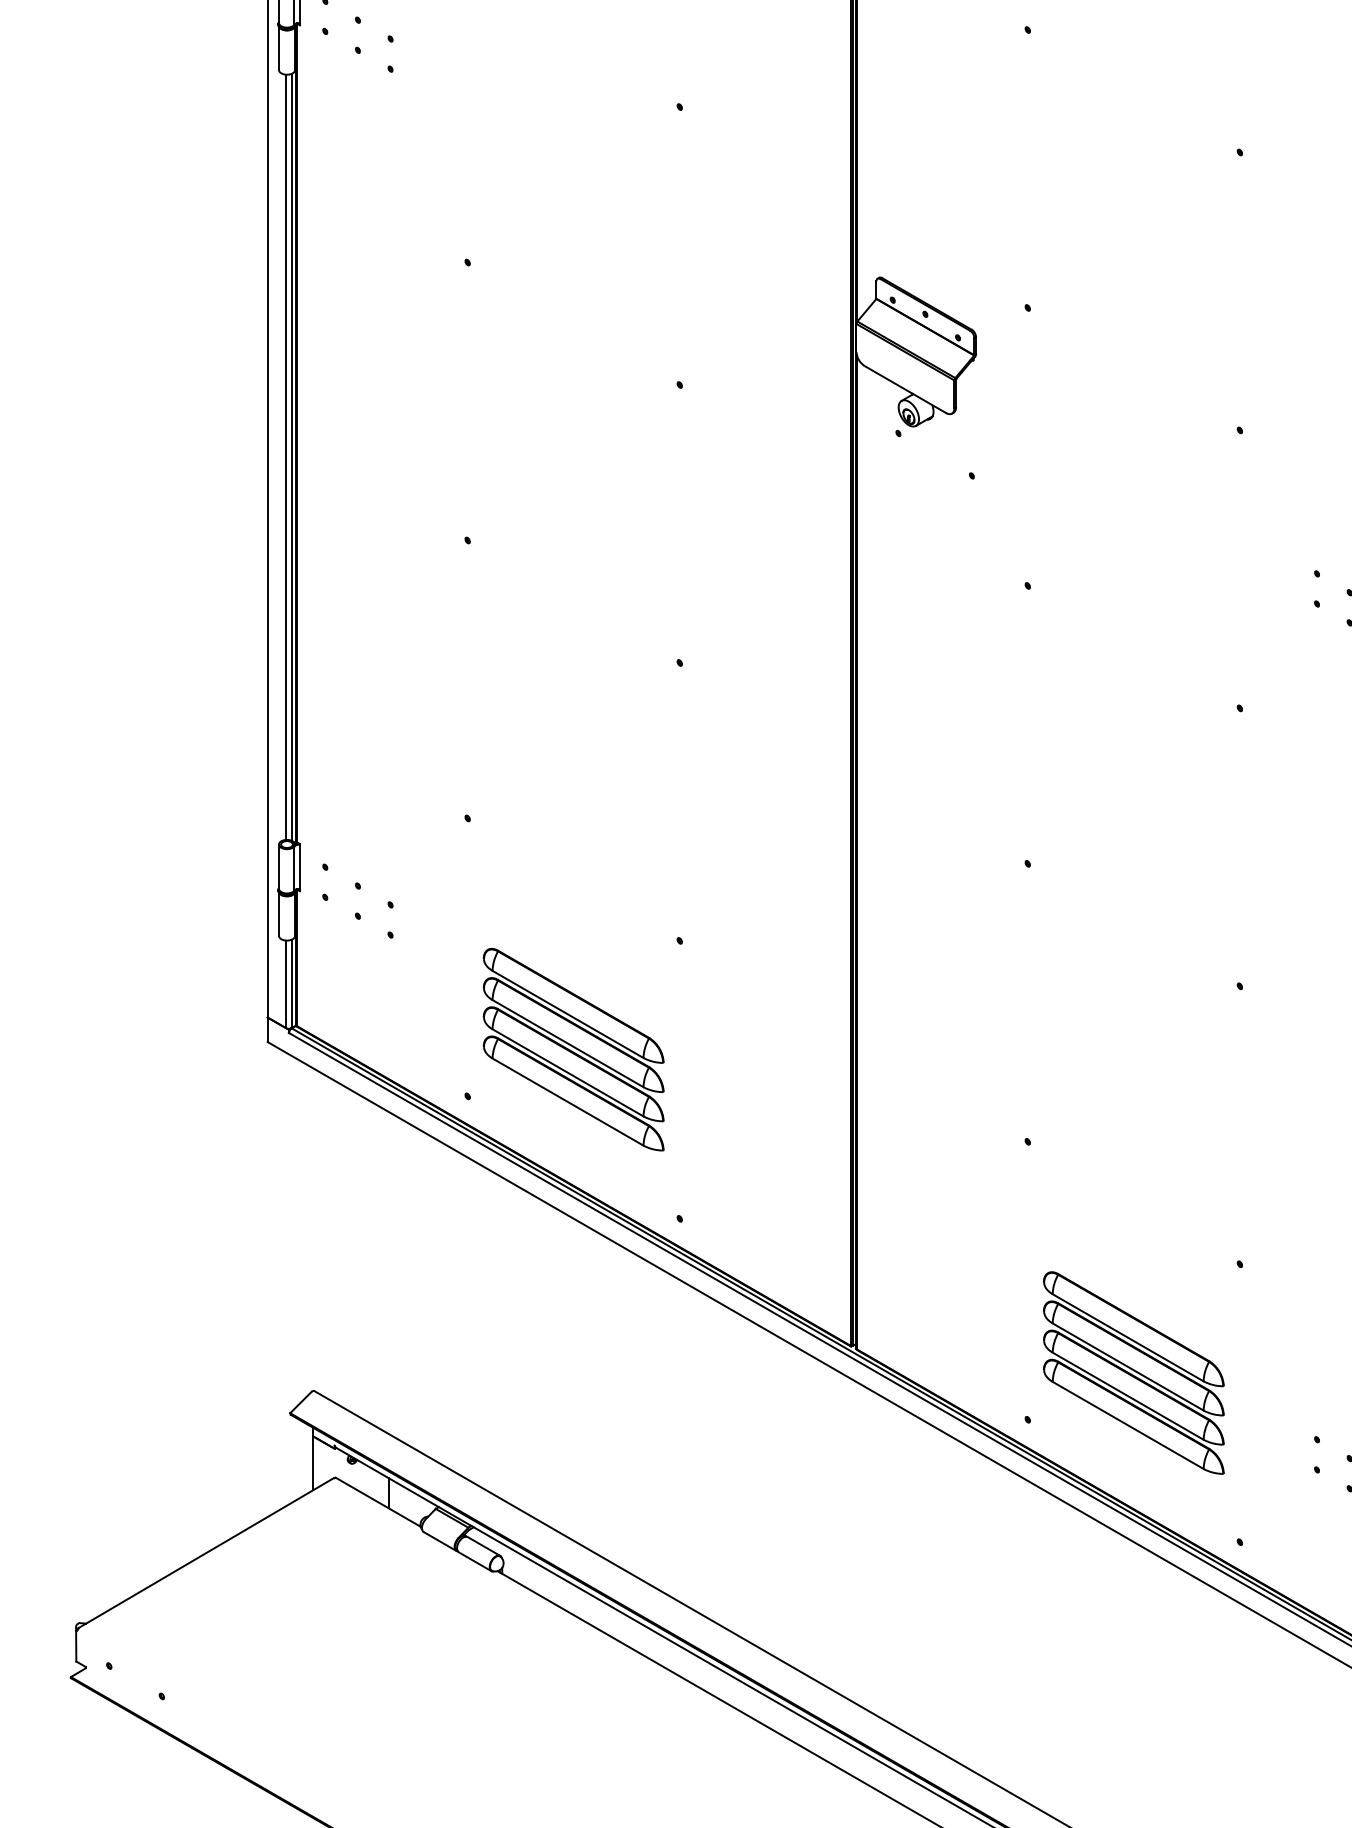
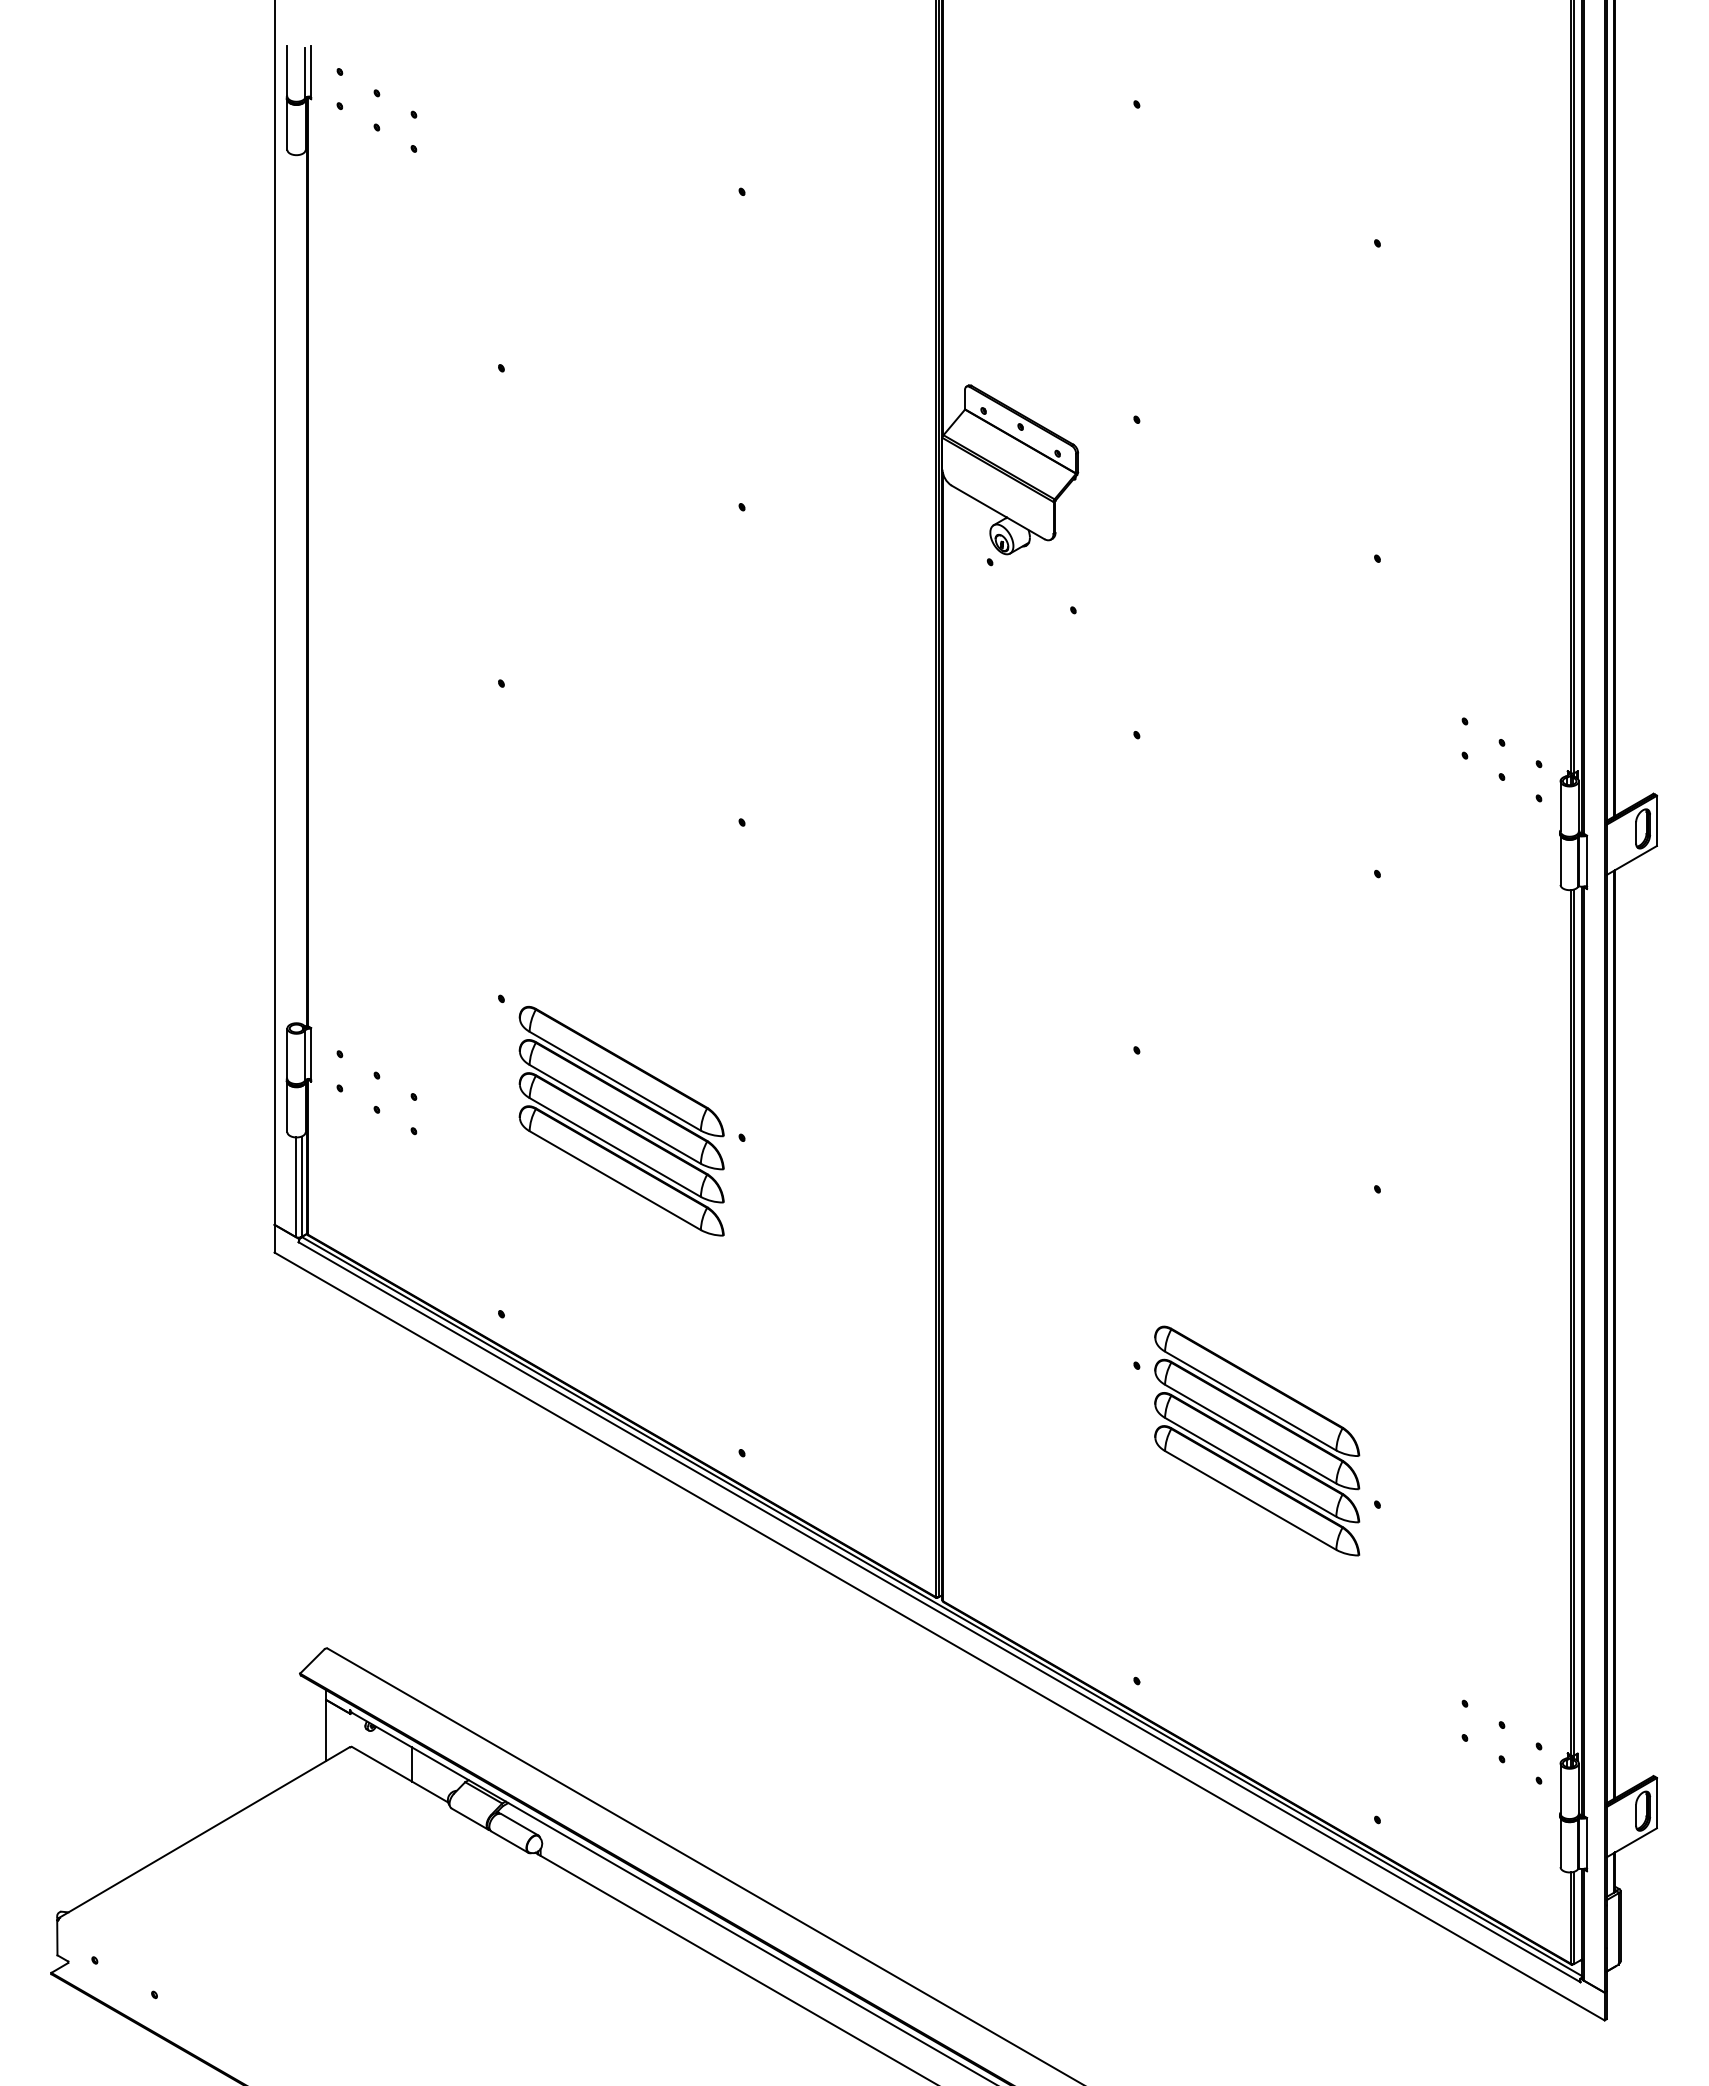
line: (286, 457) -> (295, 589), removed
line: (291, 457) -> (301, 589), removed
part: (573, 1049) -> (621, 1120), moved
part: (1134, 1372) -> (1257, 1440), moved

